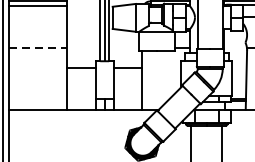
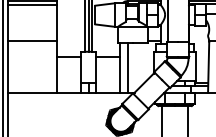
line: (38, 47) -> (32, 40), dashed -> solid
line: (150, 79) -> (127, 67), added

